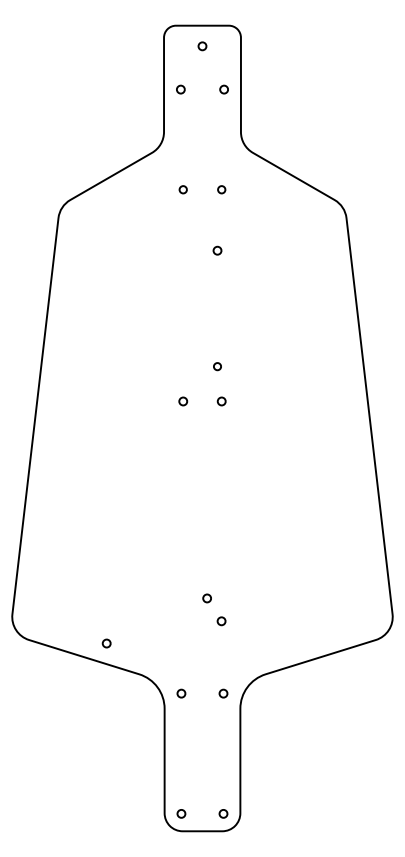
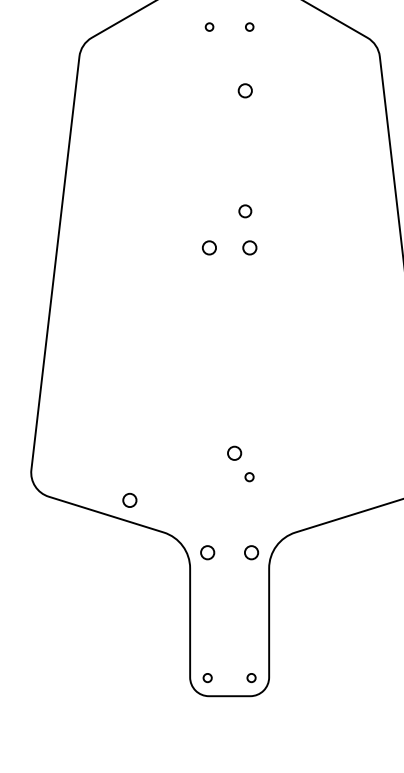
circle: (217, 250) -> (245, 90), size x1.6
circle: (217, 366) -> (245, 211), size x1.6
circle: (183, 401) -> (209, 247), size x1.6
circle: (221, 401) -> (249, 247), size x1.6
circle: (206, 598) -> (233, 453), size x1.6
circle: (106, 643) -> (129, 500), size x1.6
circle: (181, 693) -> (207, 552), size x1.6
circle: (223, 693) -> (251, 552), size x1.6

